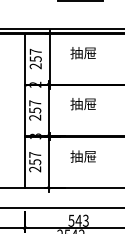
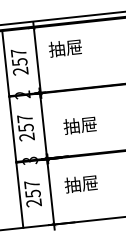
text: (83, 53) -> (65, 48), moved
text: (83, 104) -> (80, 125), moved
text: (82, 156) -> (80, 184), moved

